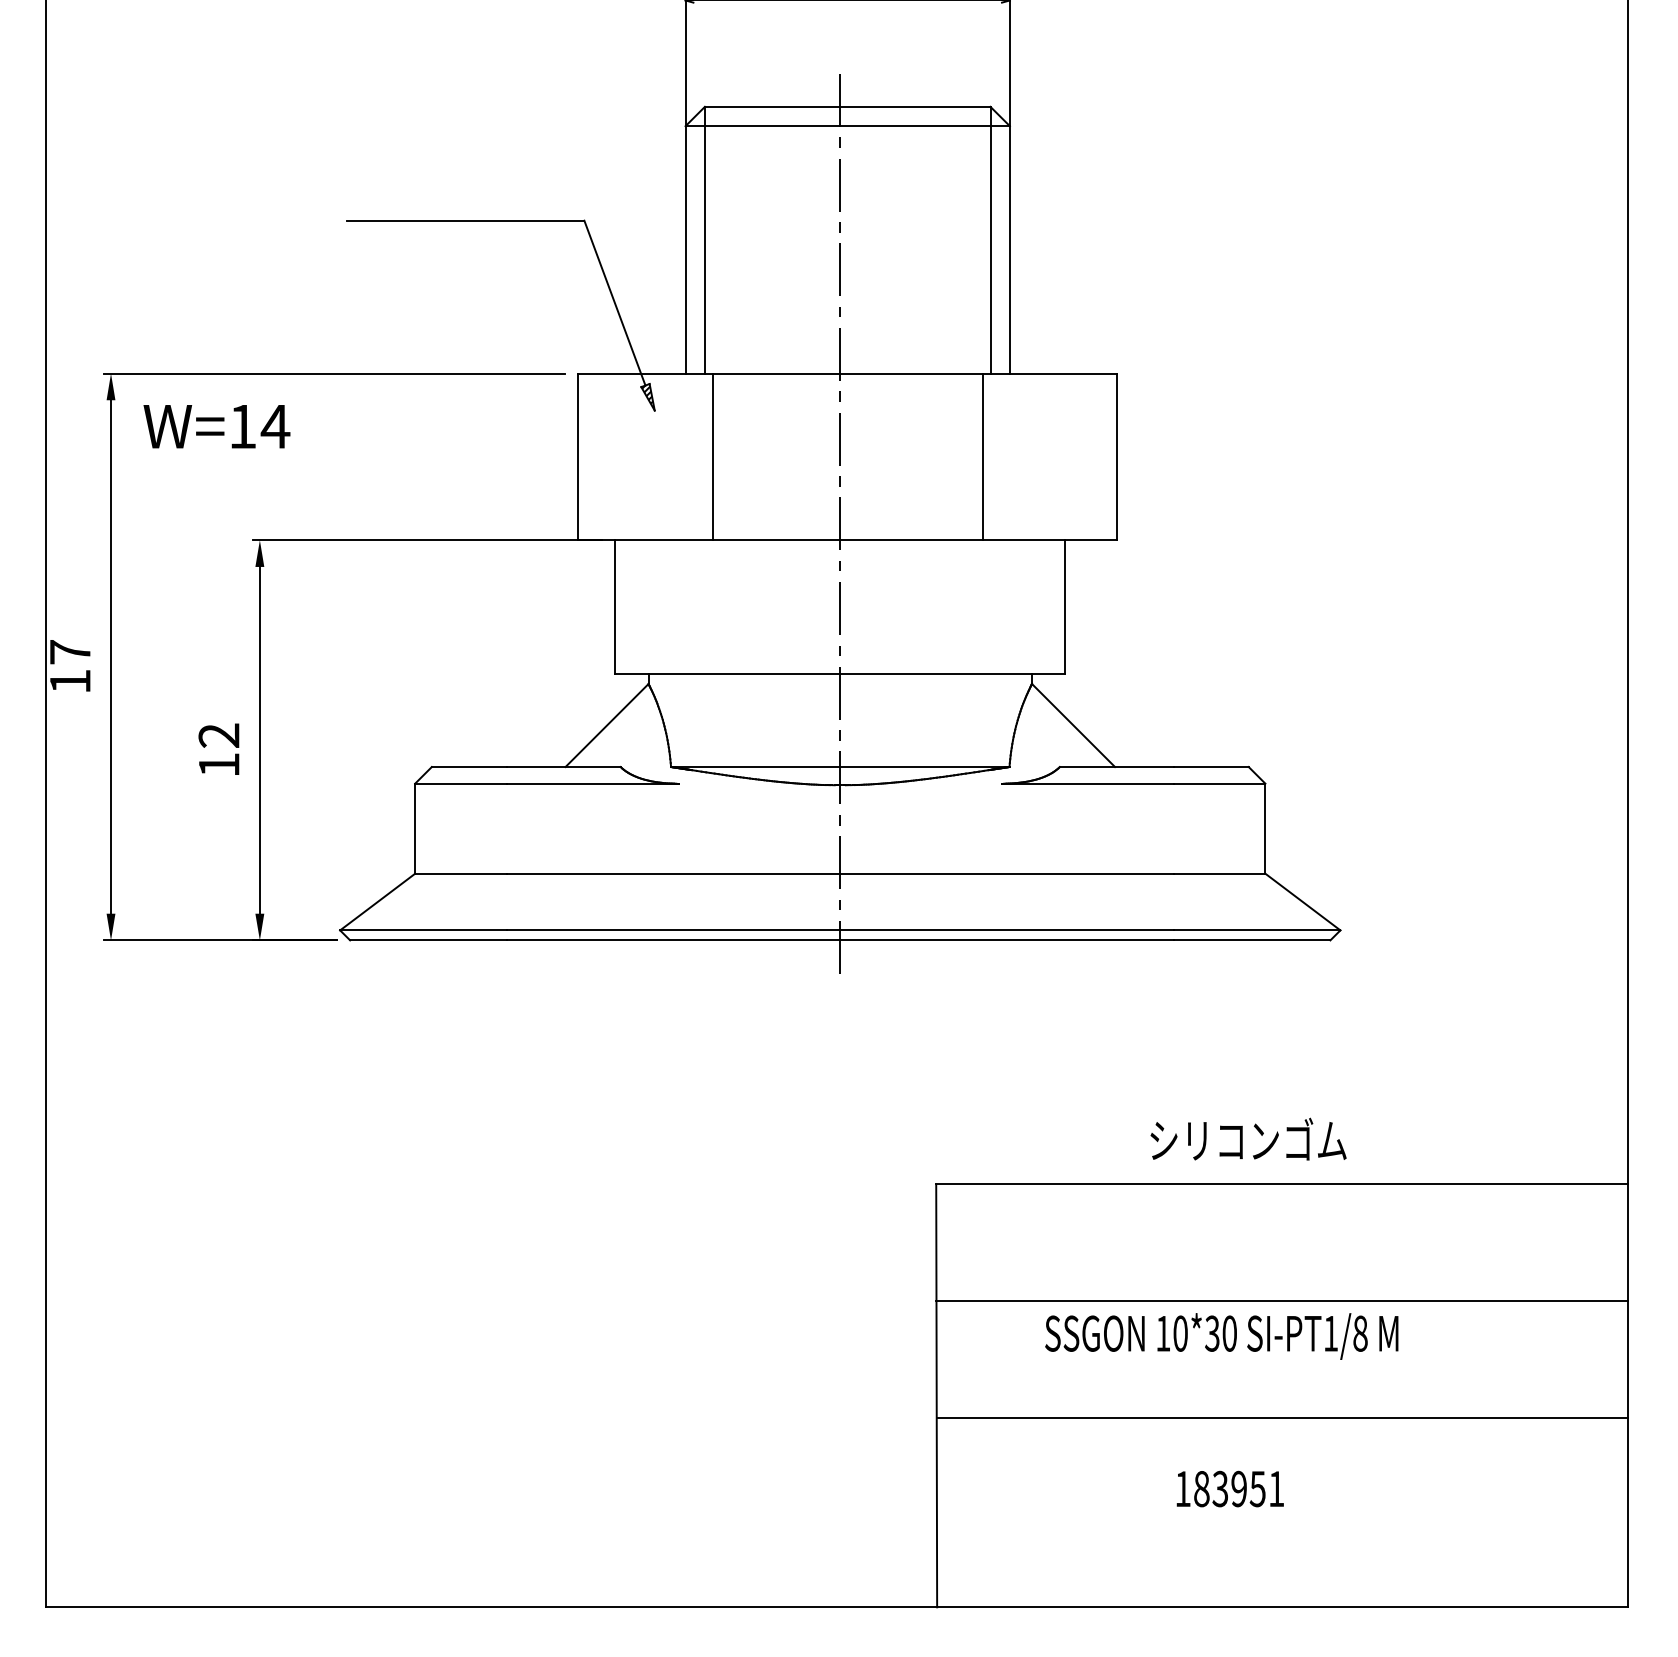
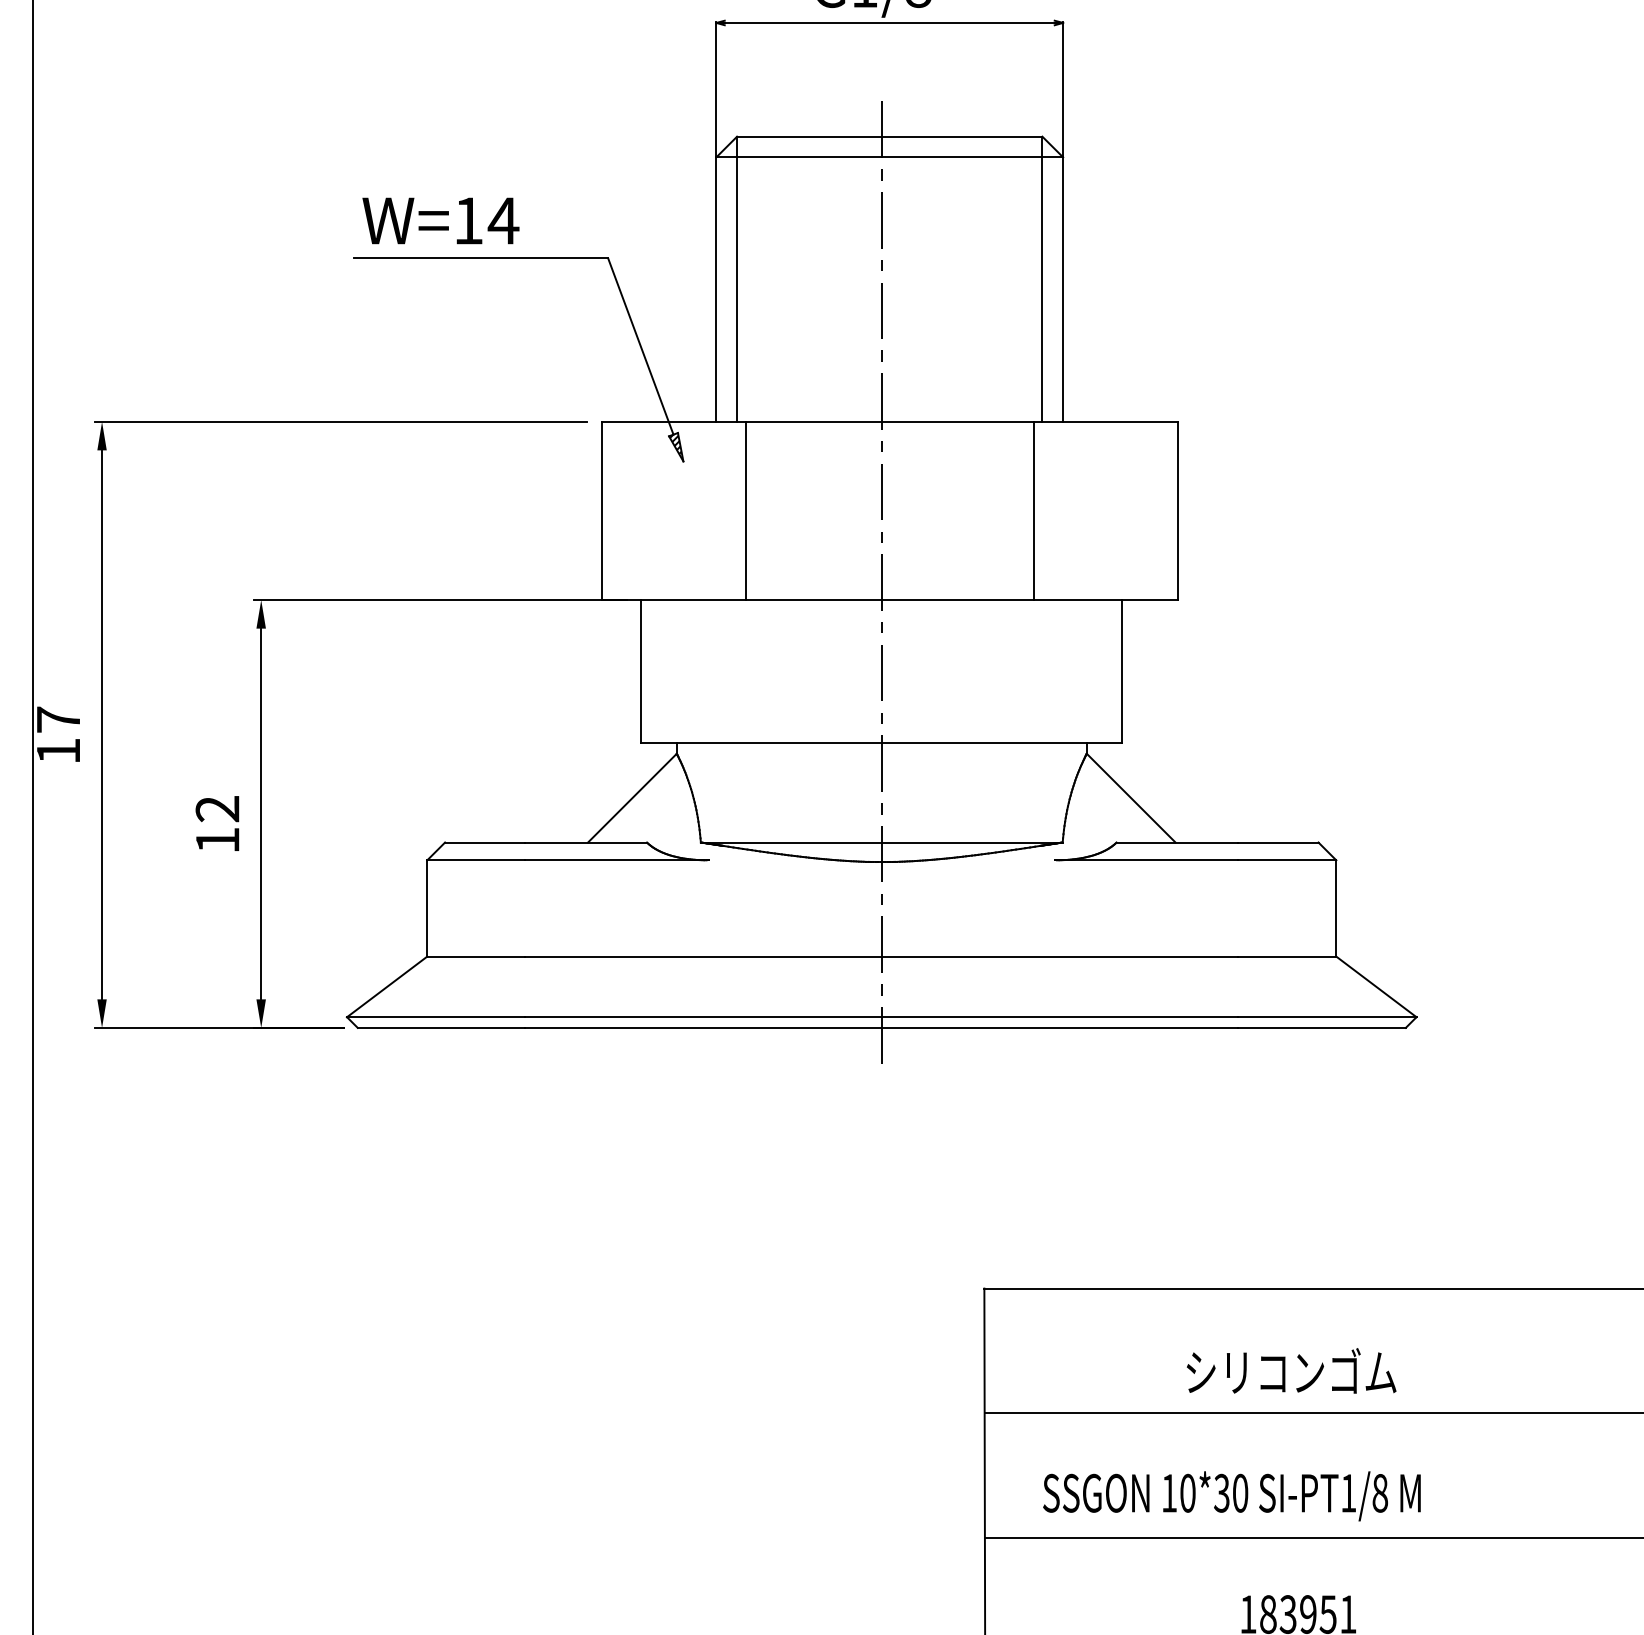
text: (216, 426) -> (440, 220), moved
text: (1248, 1138) -> (1291, 1370), moved
text: (1221, 1336) -> (1231, 1496), moved

